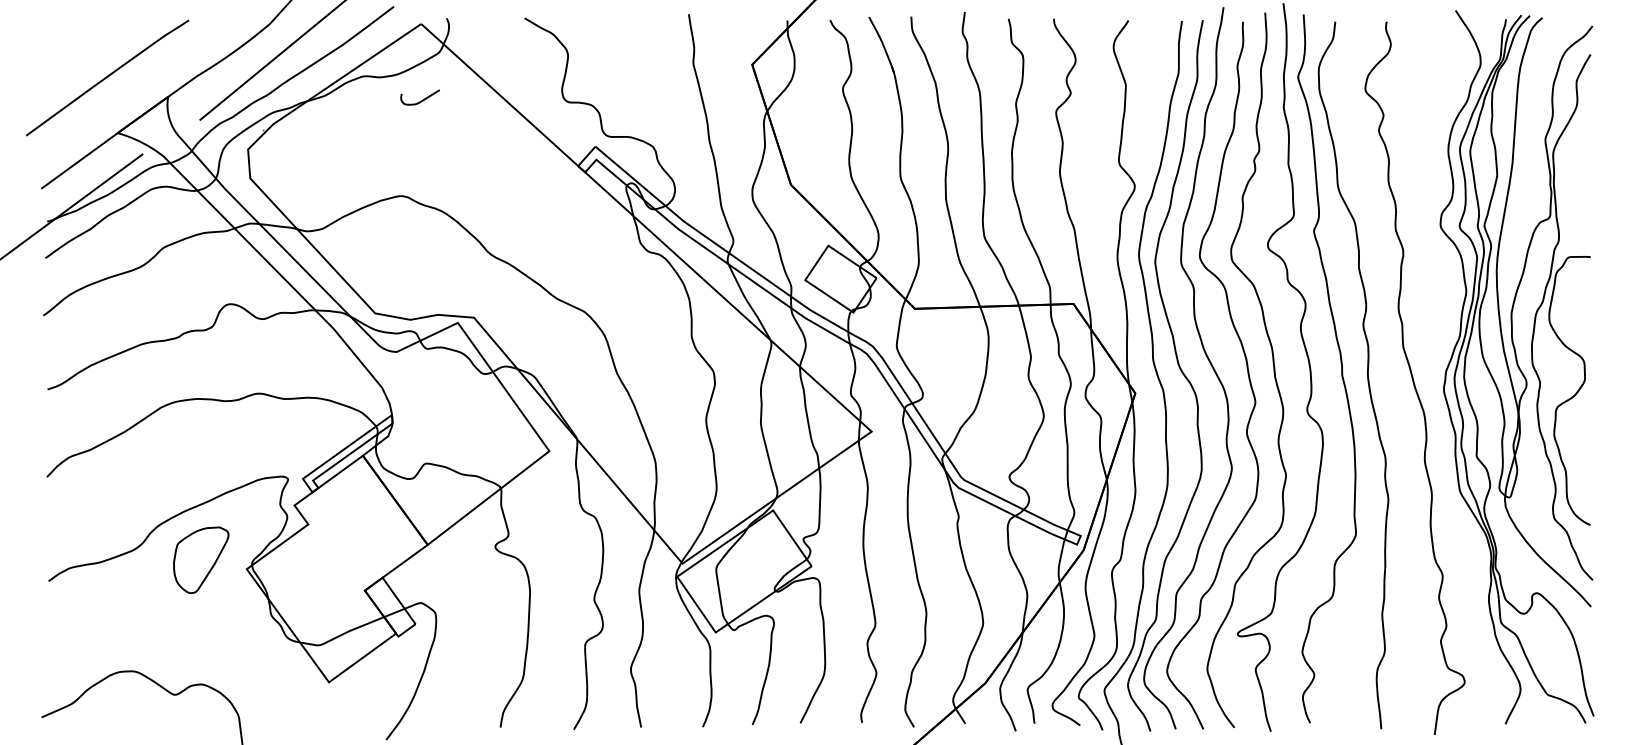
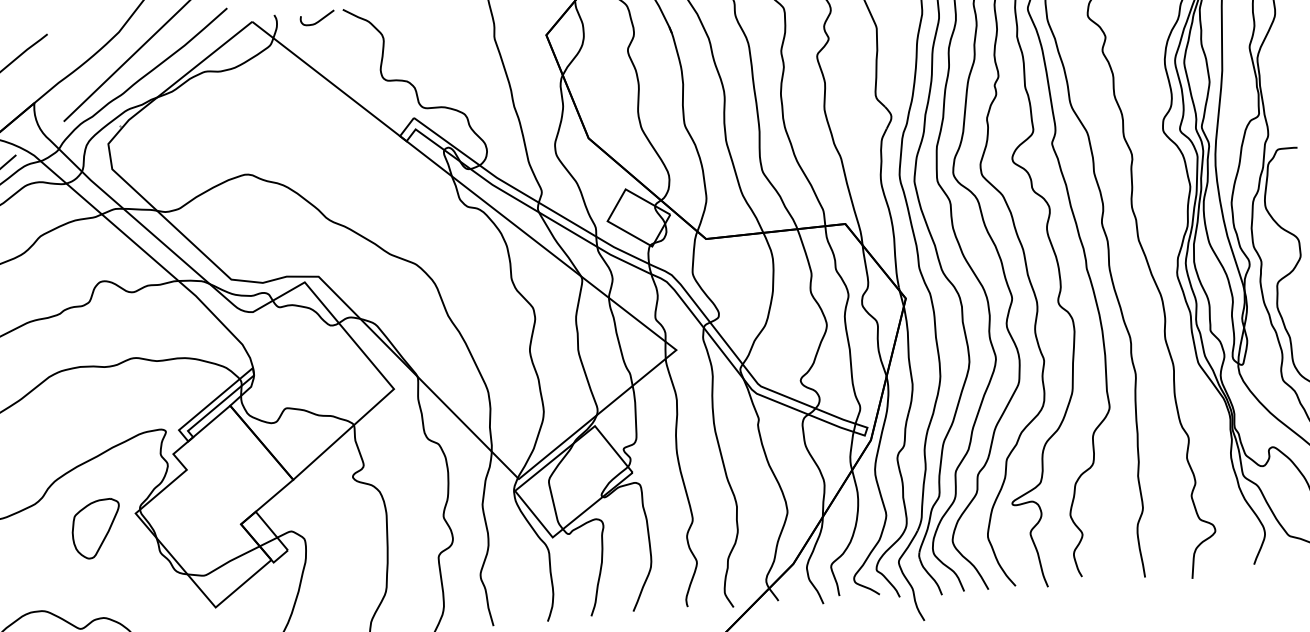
curve: (420, 100) -> (317, 20), moved
part: (201, 559) -> (96, 528), moved

